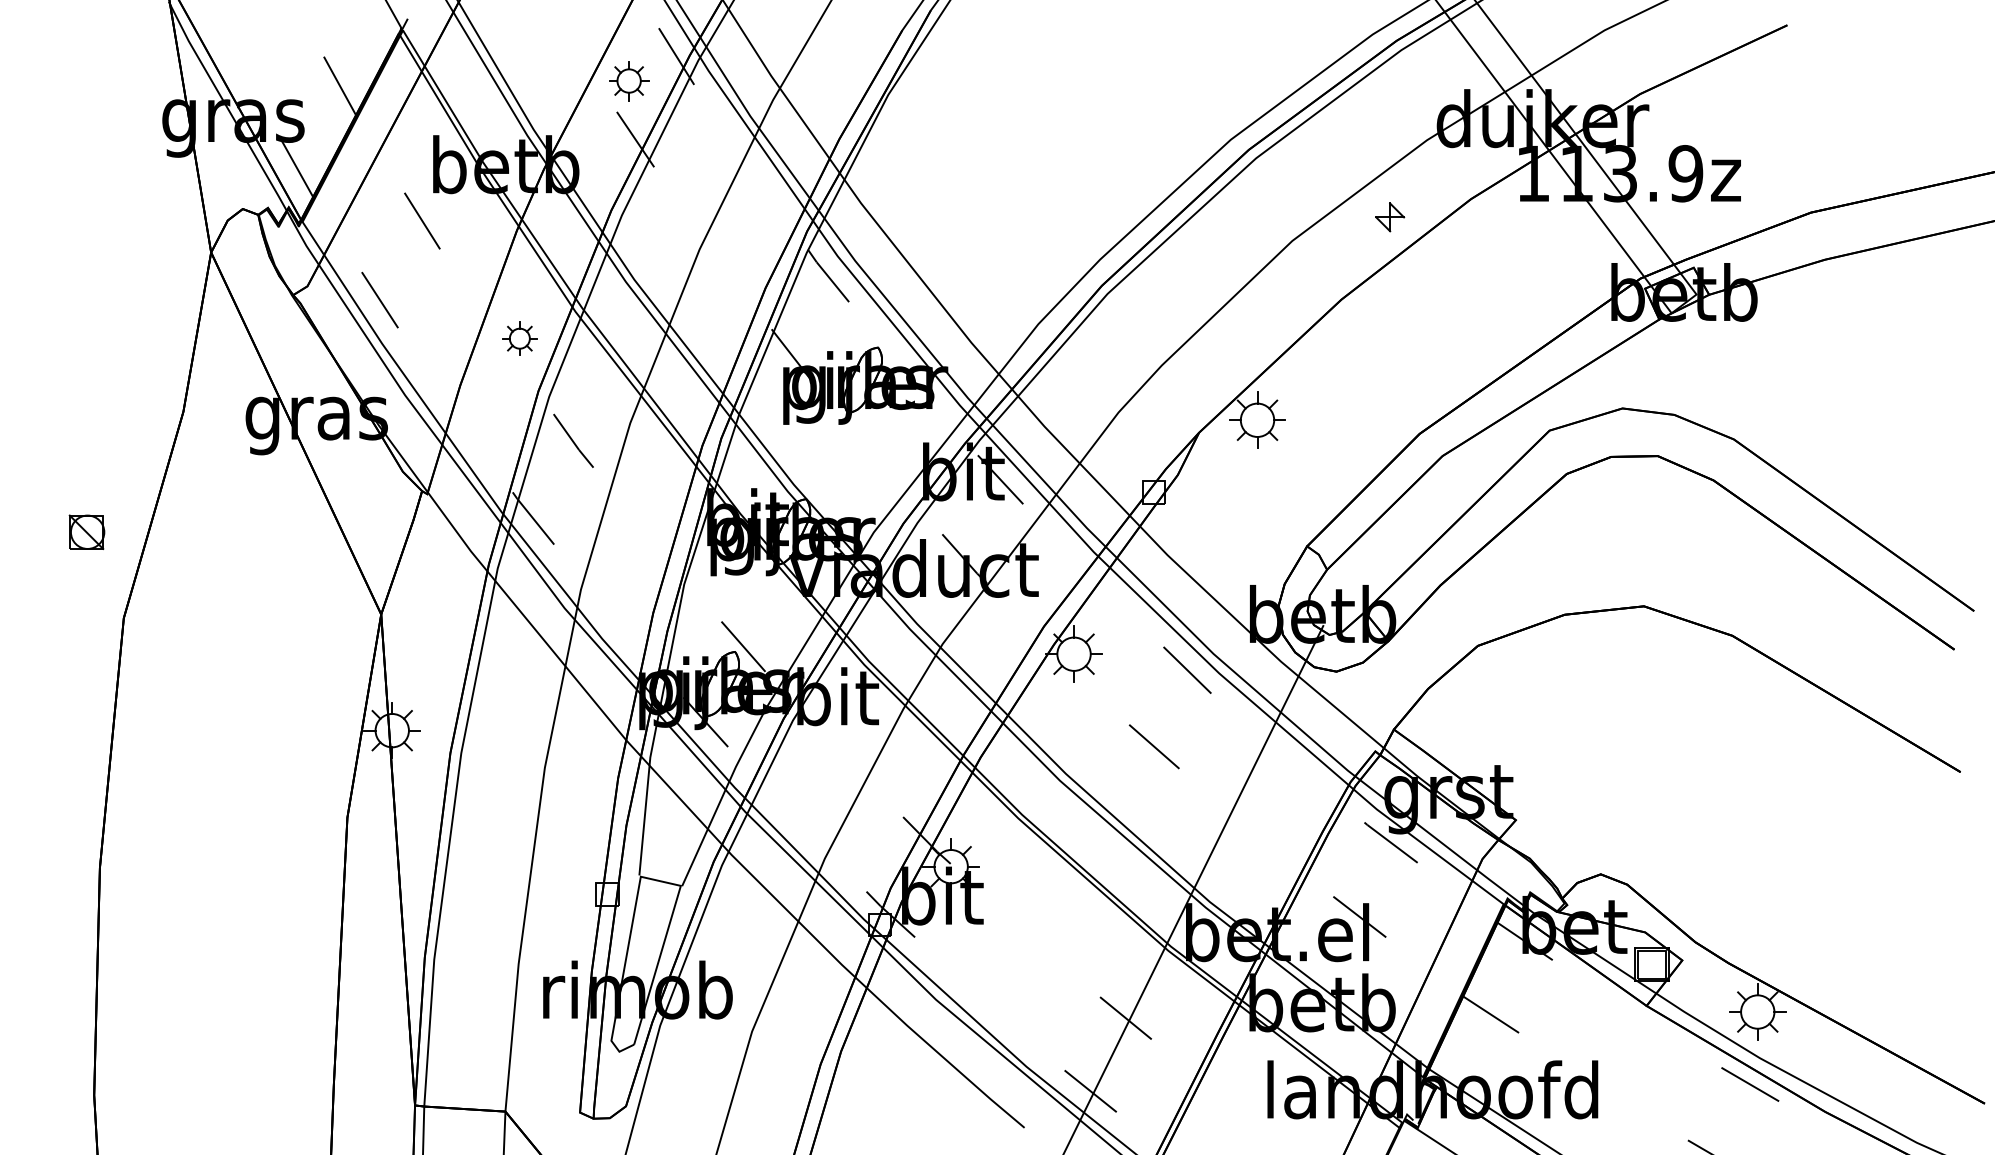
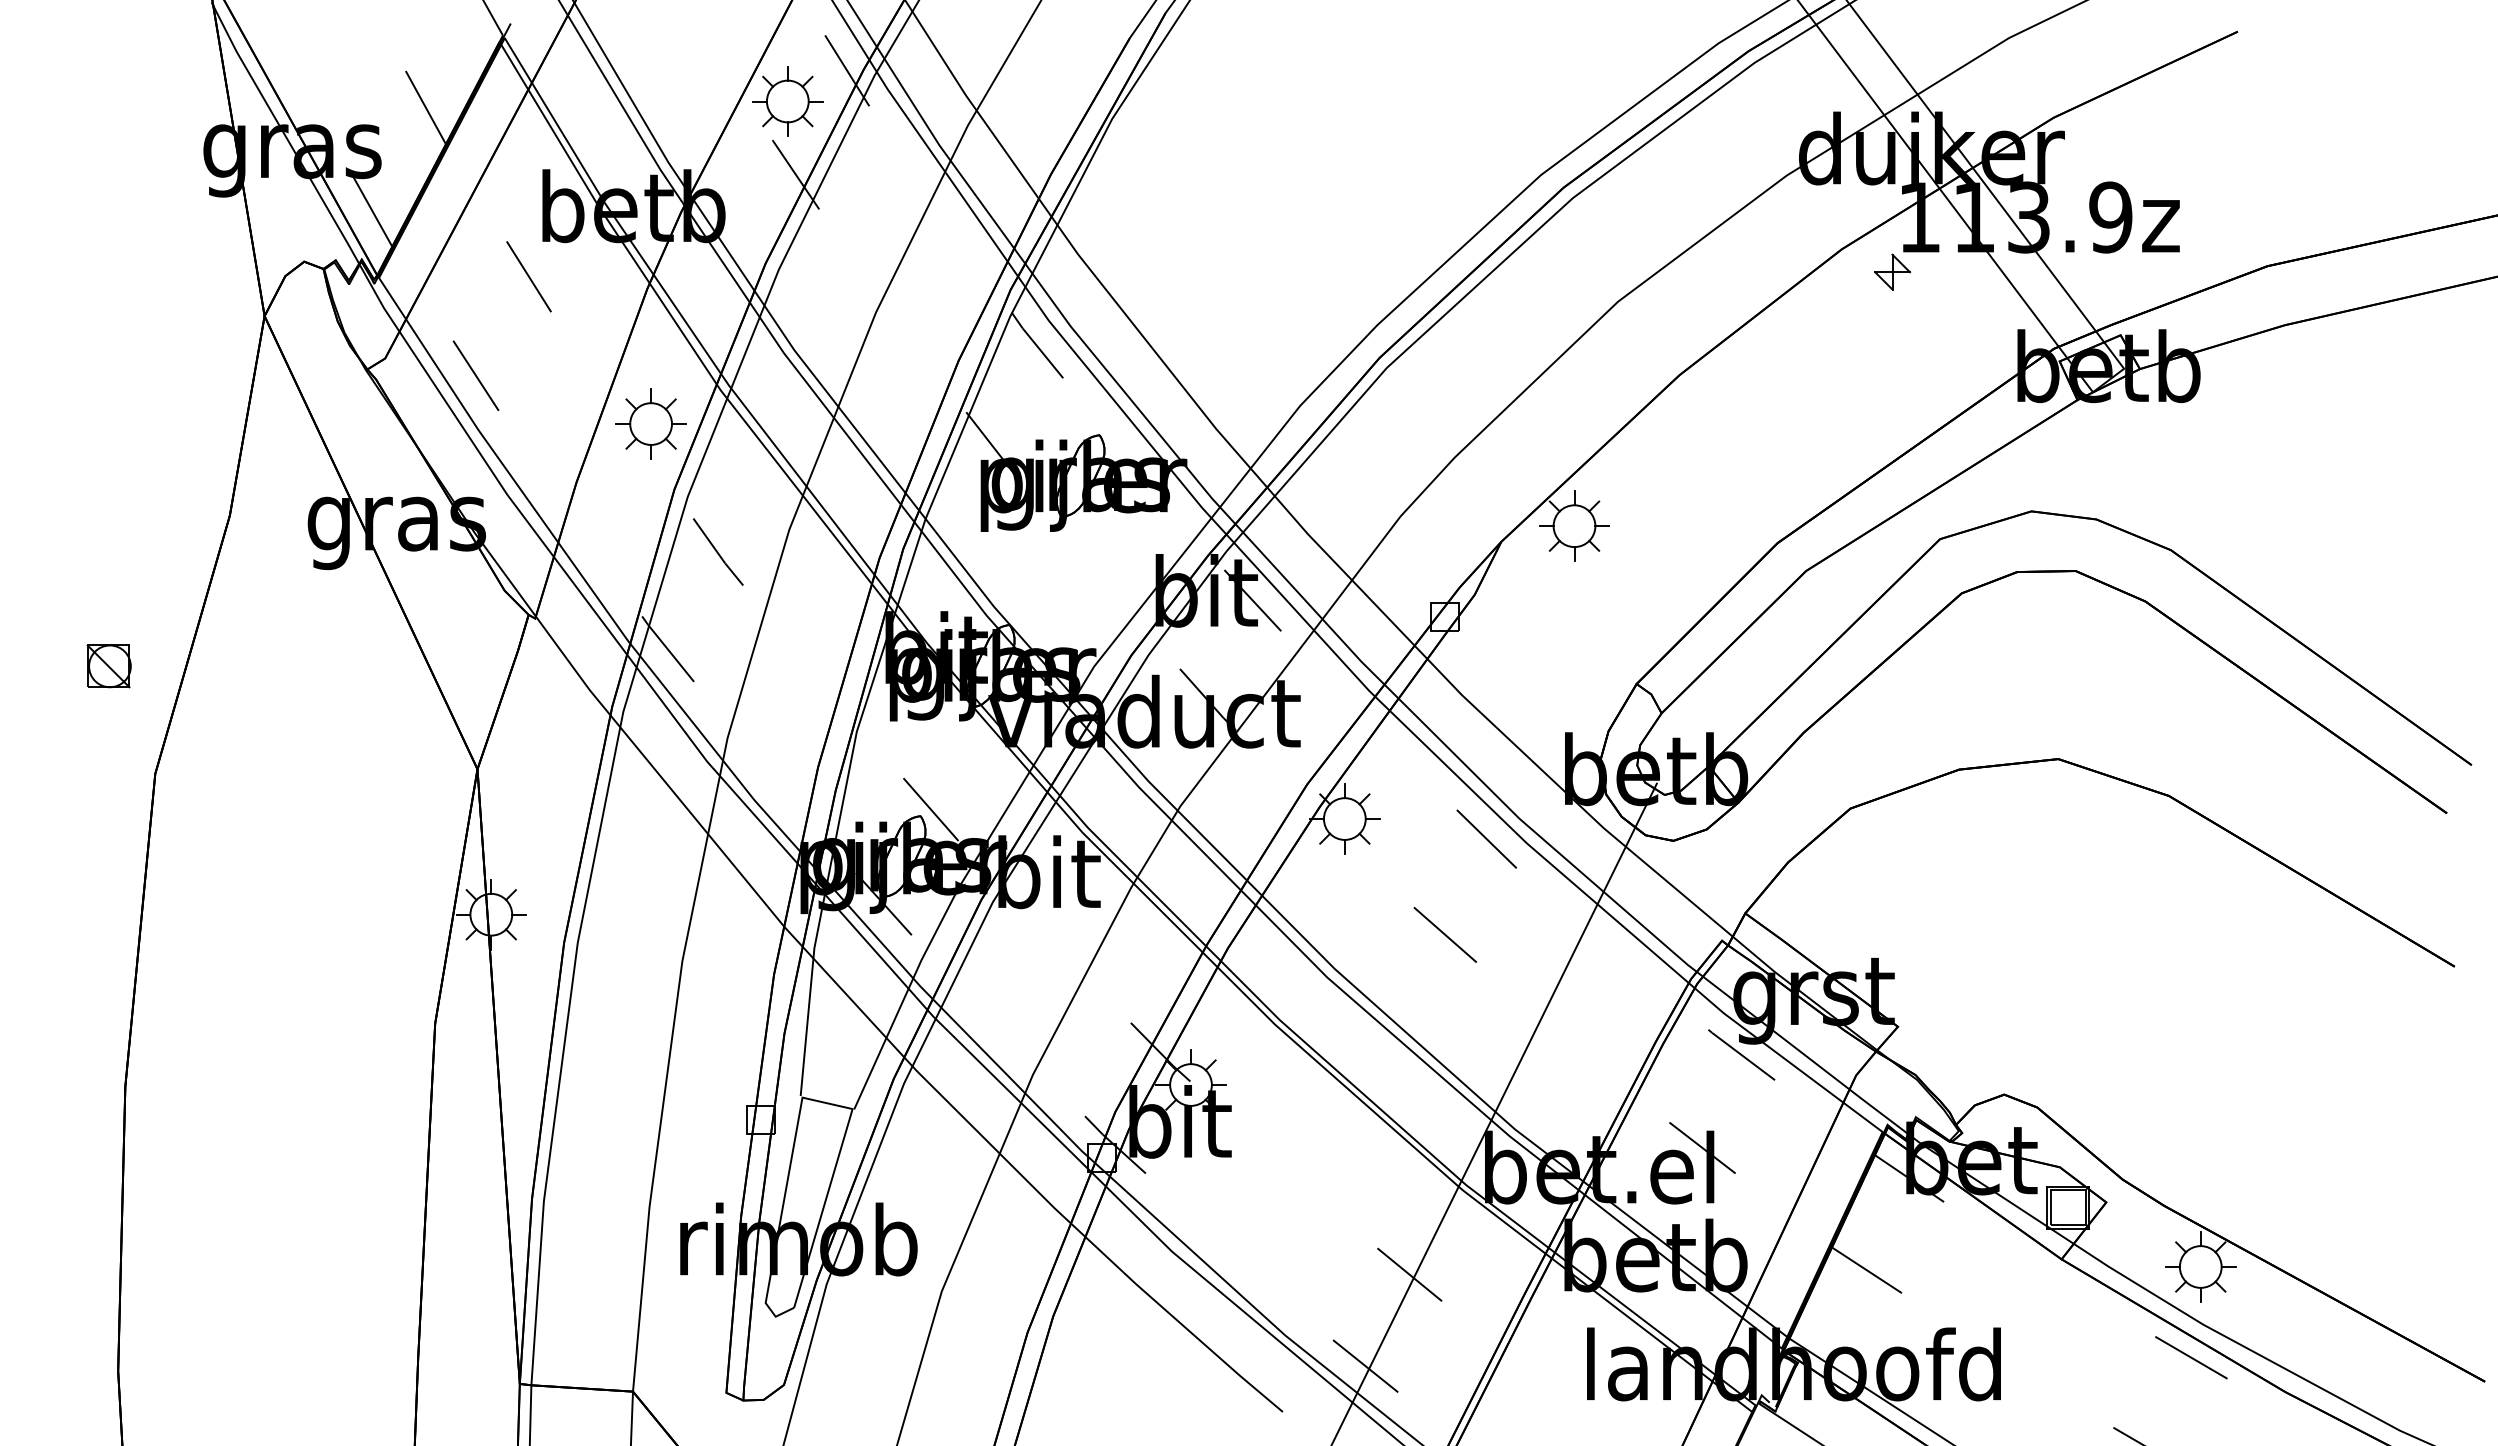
part: (628, 81) -> (787, 101), size x1.43
part: (1390, 216) -> (1892, 271), moved
part: (519, 338) -> (650, 423), size x1.67

